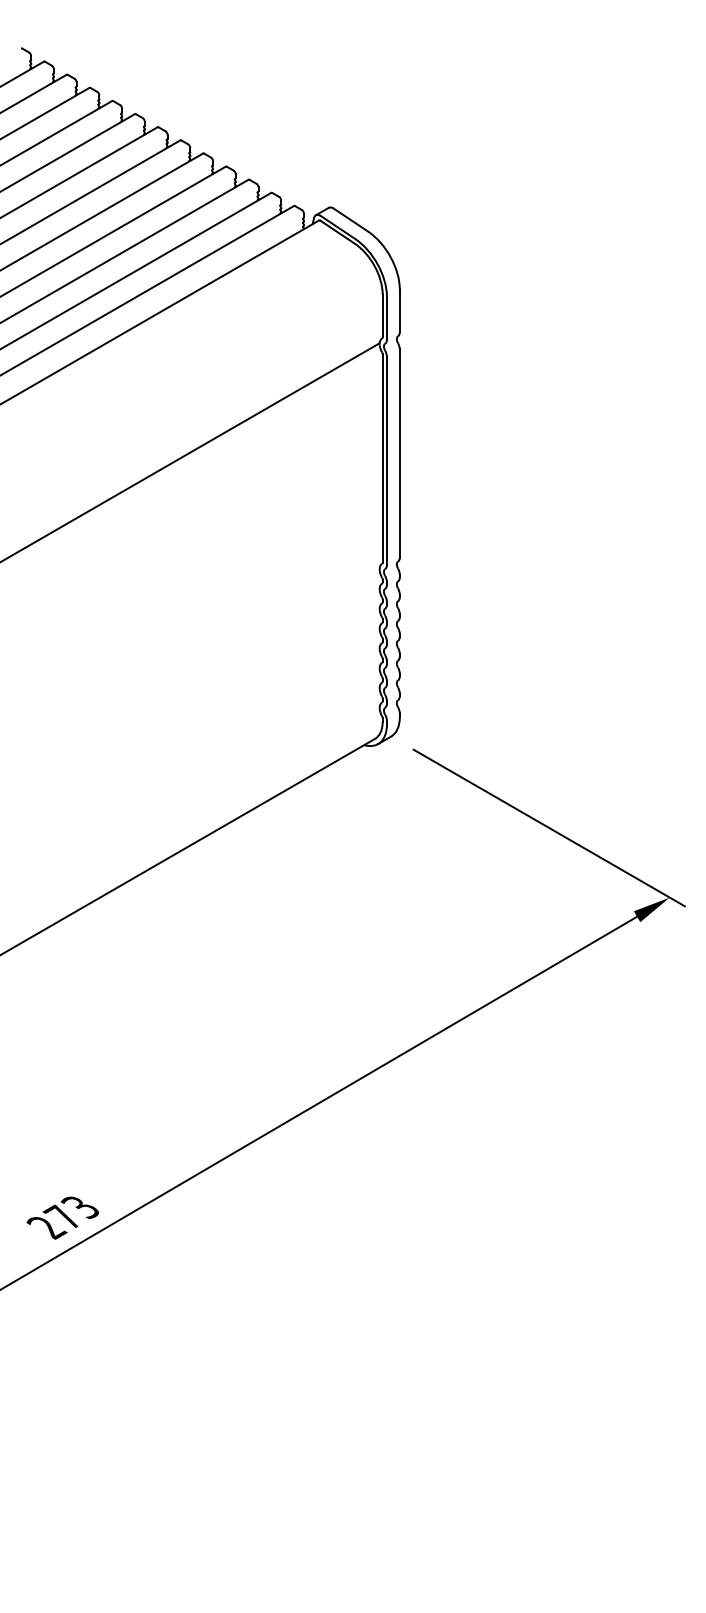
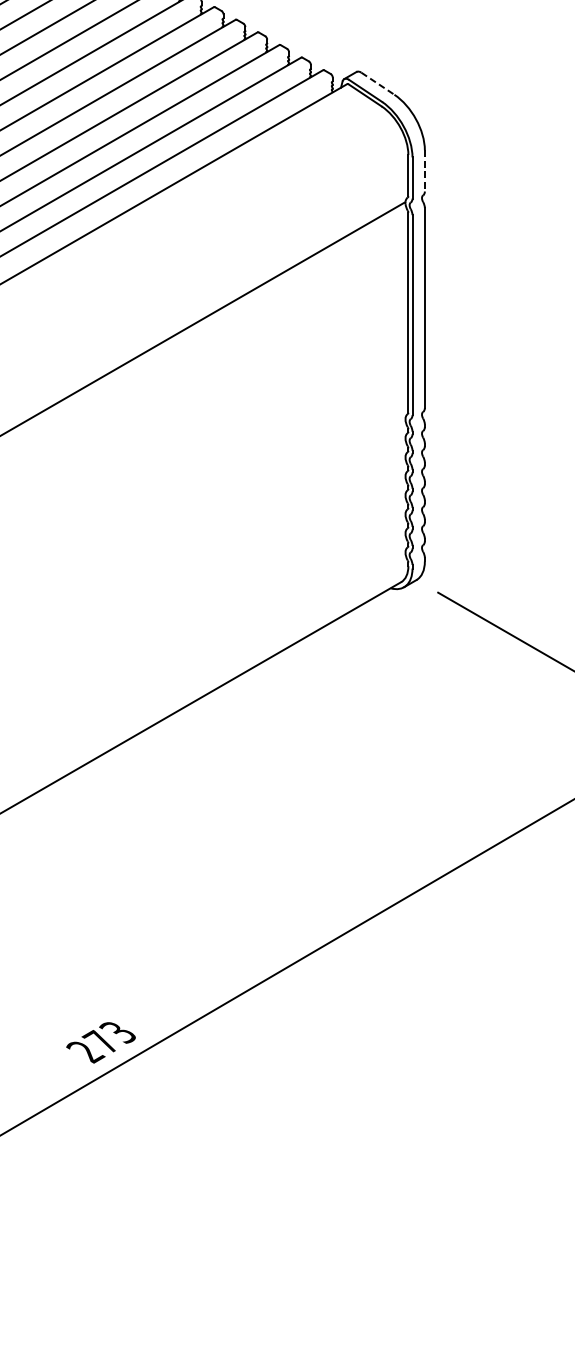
line: (350, 220) -> (377, 84), solid -> dashed
line: (399, 311) -> (424, 171), solid -> dashed

